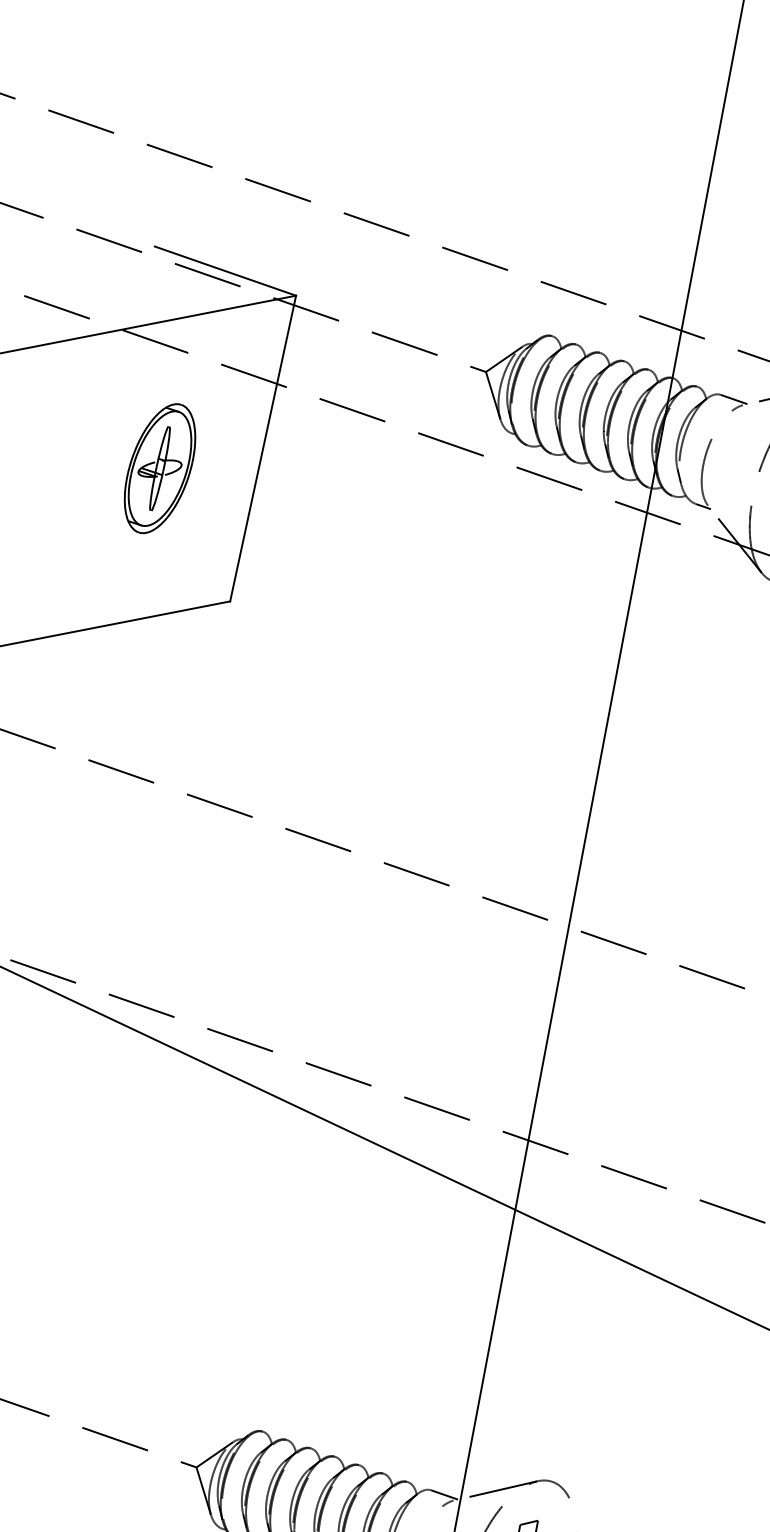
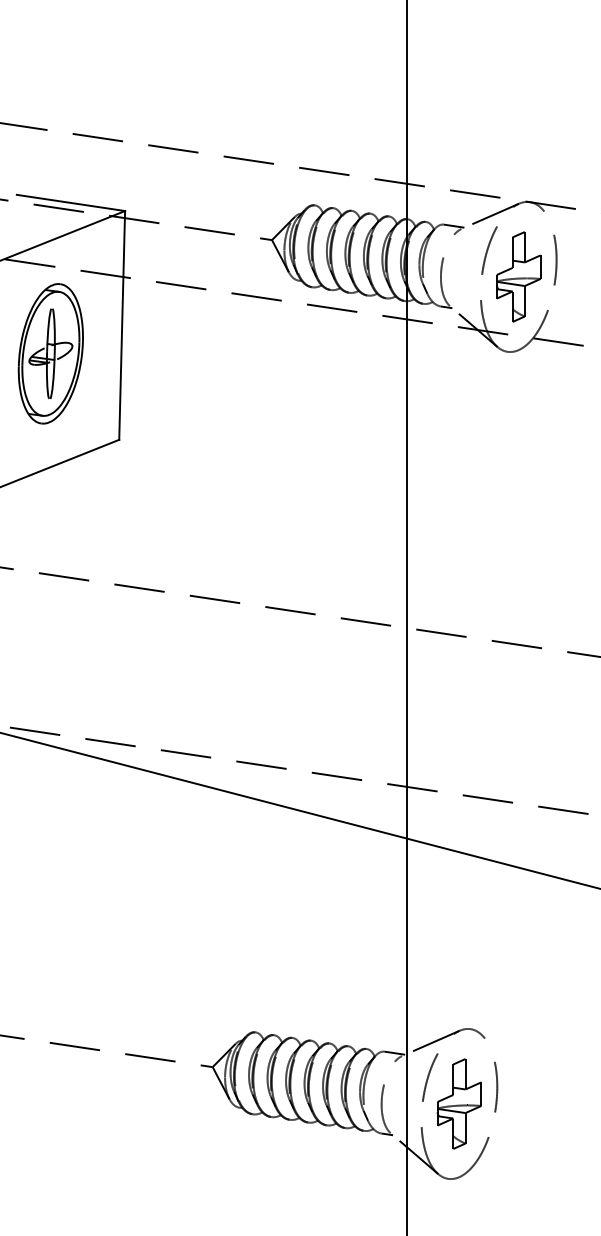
part: (159, 468) -> (50, 353), size x1.43

